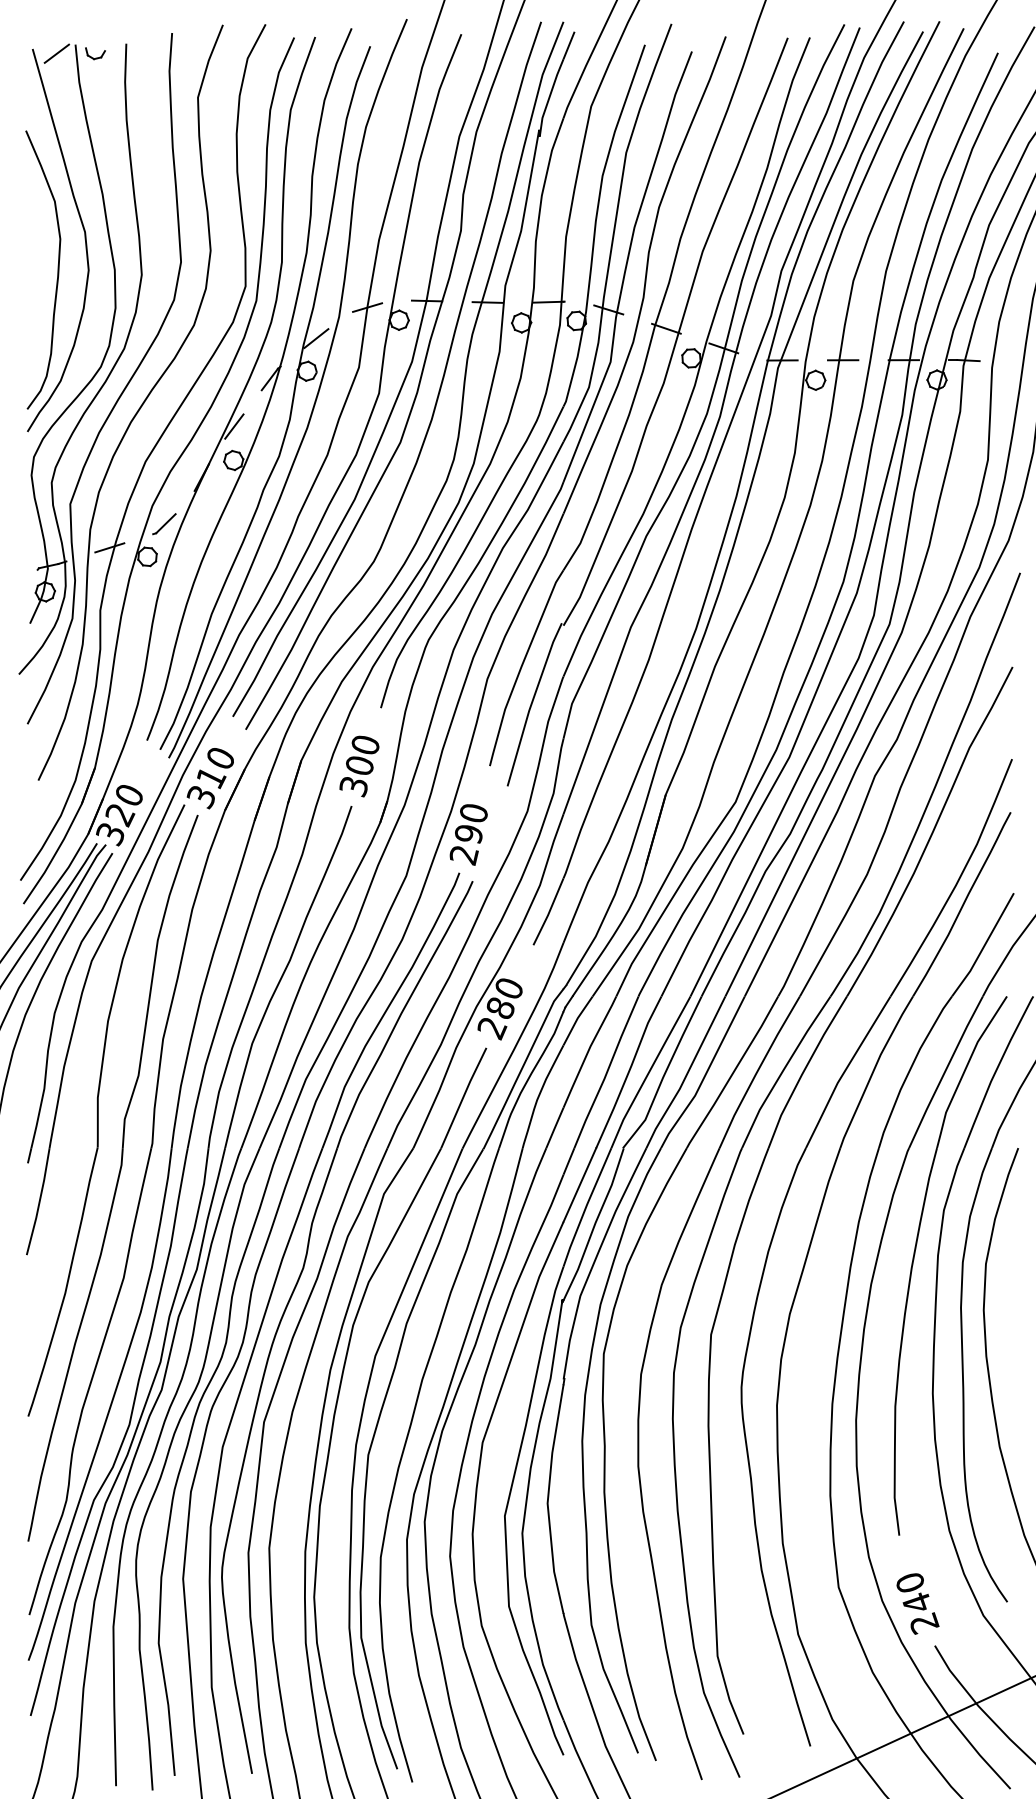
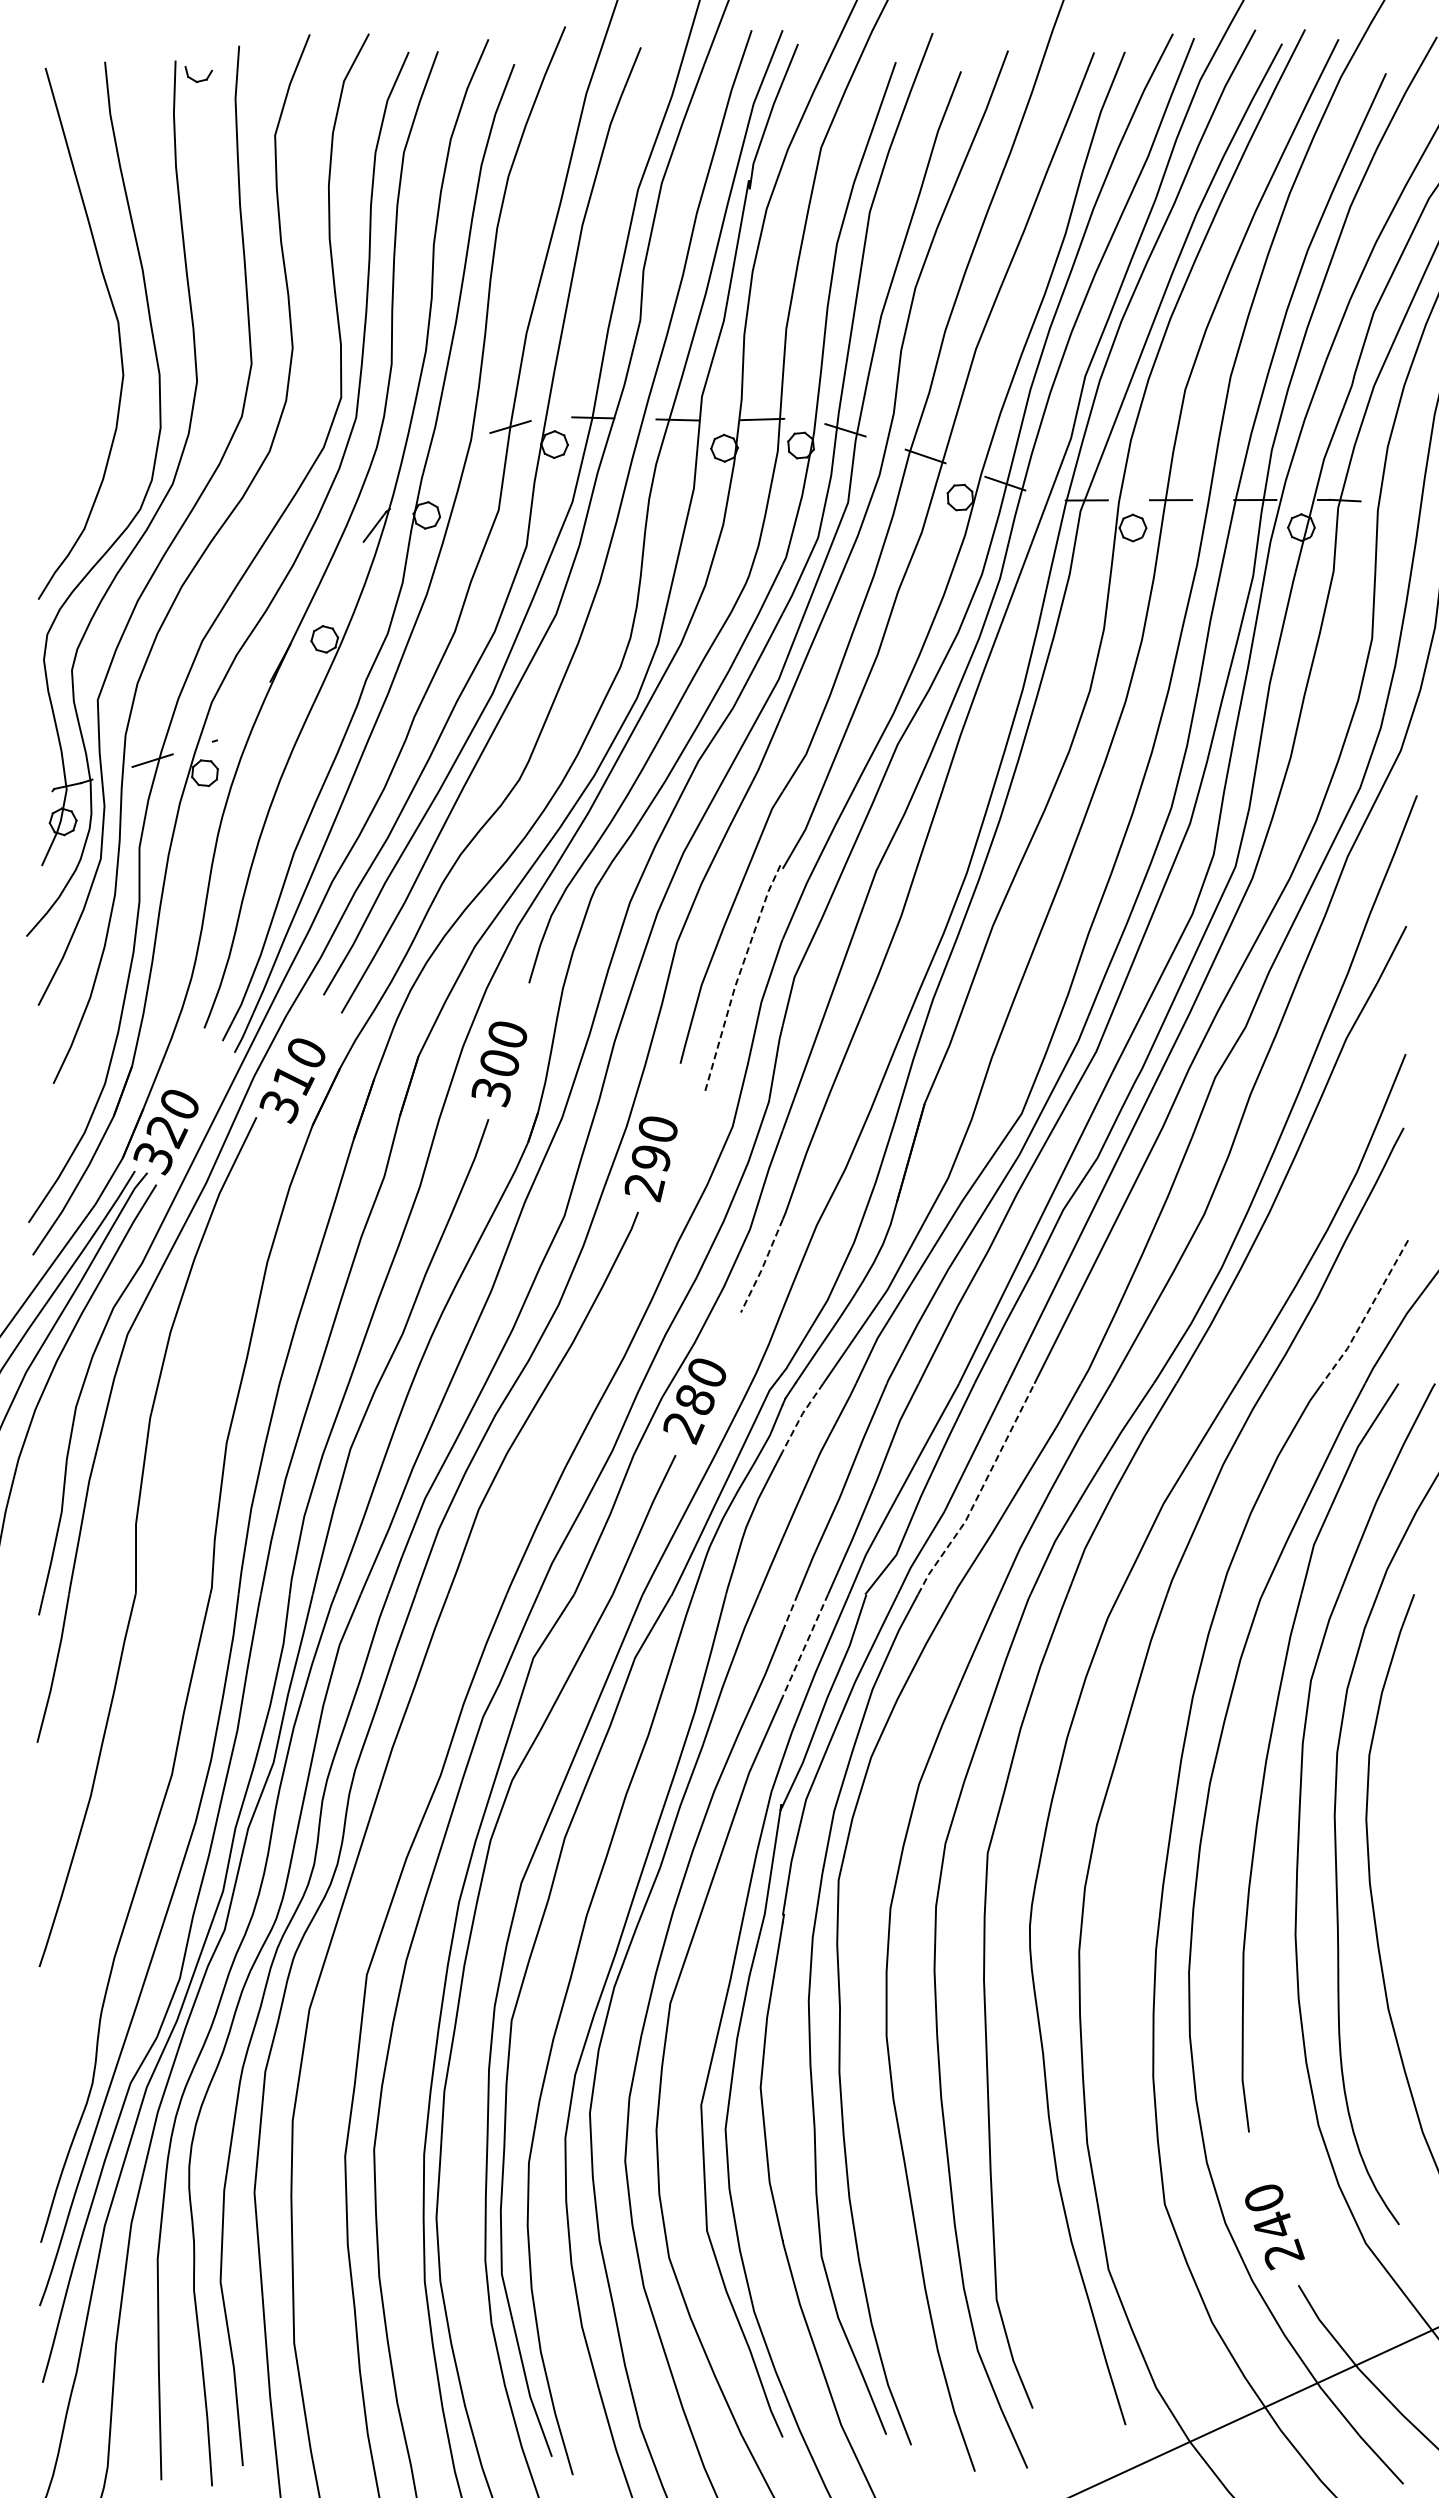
line: (56, 53) -> (78, 74), removed
part: (95, 53) -> (198, 74), moved
curve: (57, 269) -> (80, 374), removed
line: (316, 338) -> (439, 469), removed
line: (234, 426) -> (325, 592), removed
line: (165, 523) -> (230, 726), removed
line: (531, 703) -> (738, 977), solid -> dashed
line: (548, 912) -> (762, 1267), solid -> dashed
line: (983, 945) -> (1366, 1313), solid -> dashed
line: (577, 1020) -> (801, 1416), solid -> dashed
line: (705, 1074) -> (980, 1492), solid -> dashed
line: (569, 1161) -> (790, 1613), solid -> dashed
part: (117, 1178) -> (163, 1636), removed
line: (579, 1185) -> (805, 1646), solid -> dashed
part: (291, 1298) -> (404, 1803), removed

